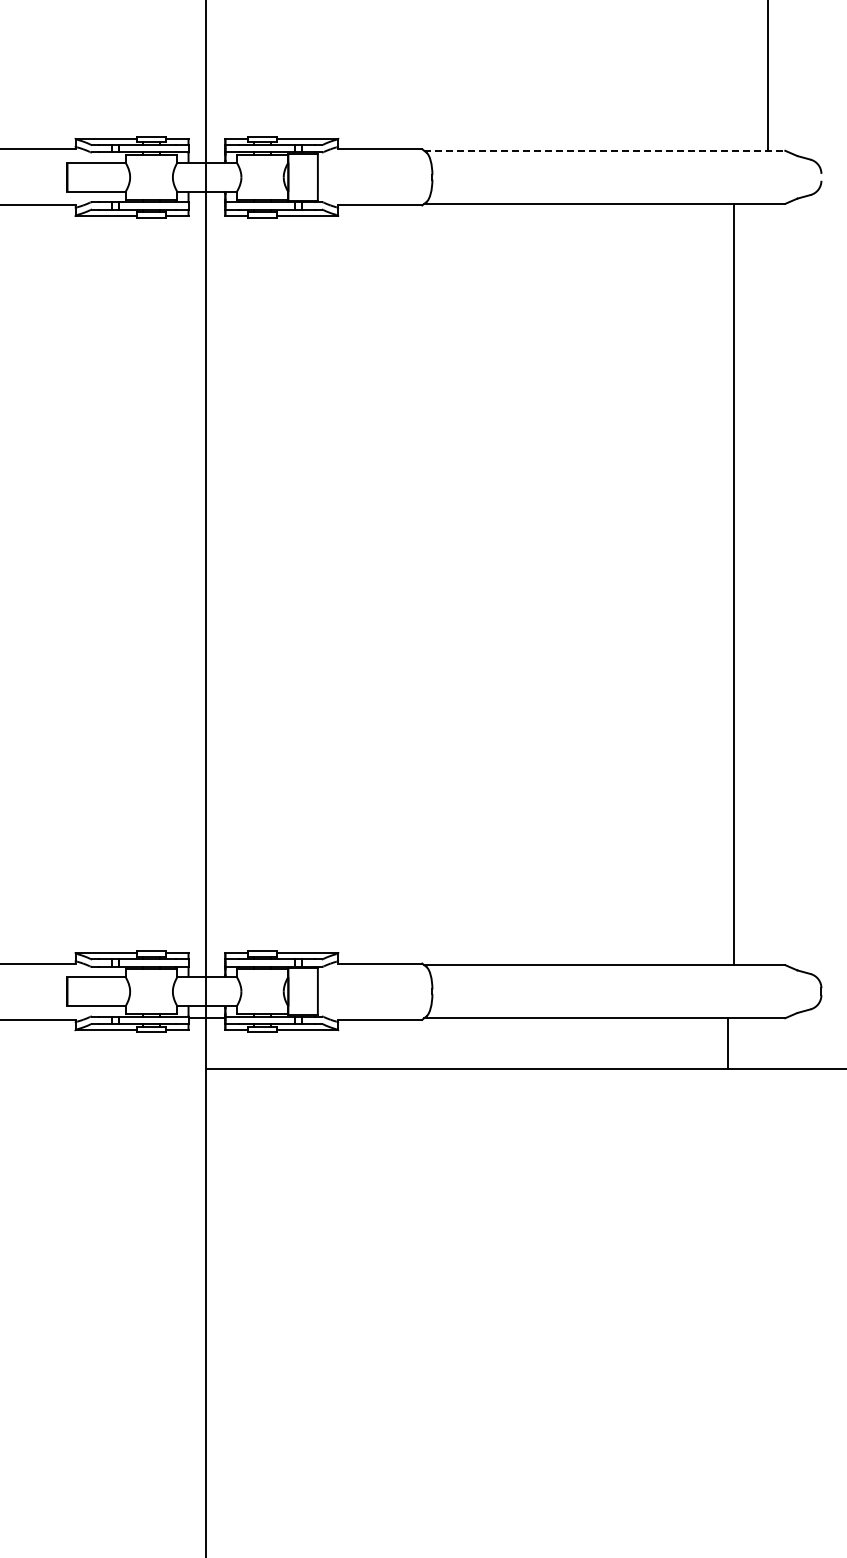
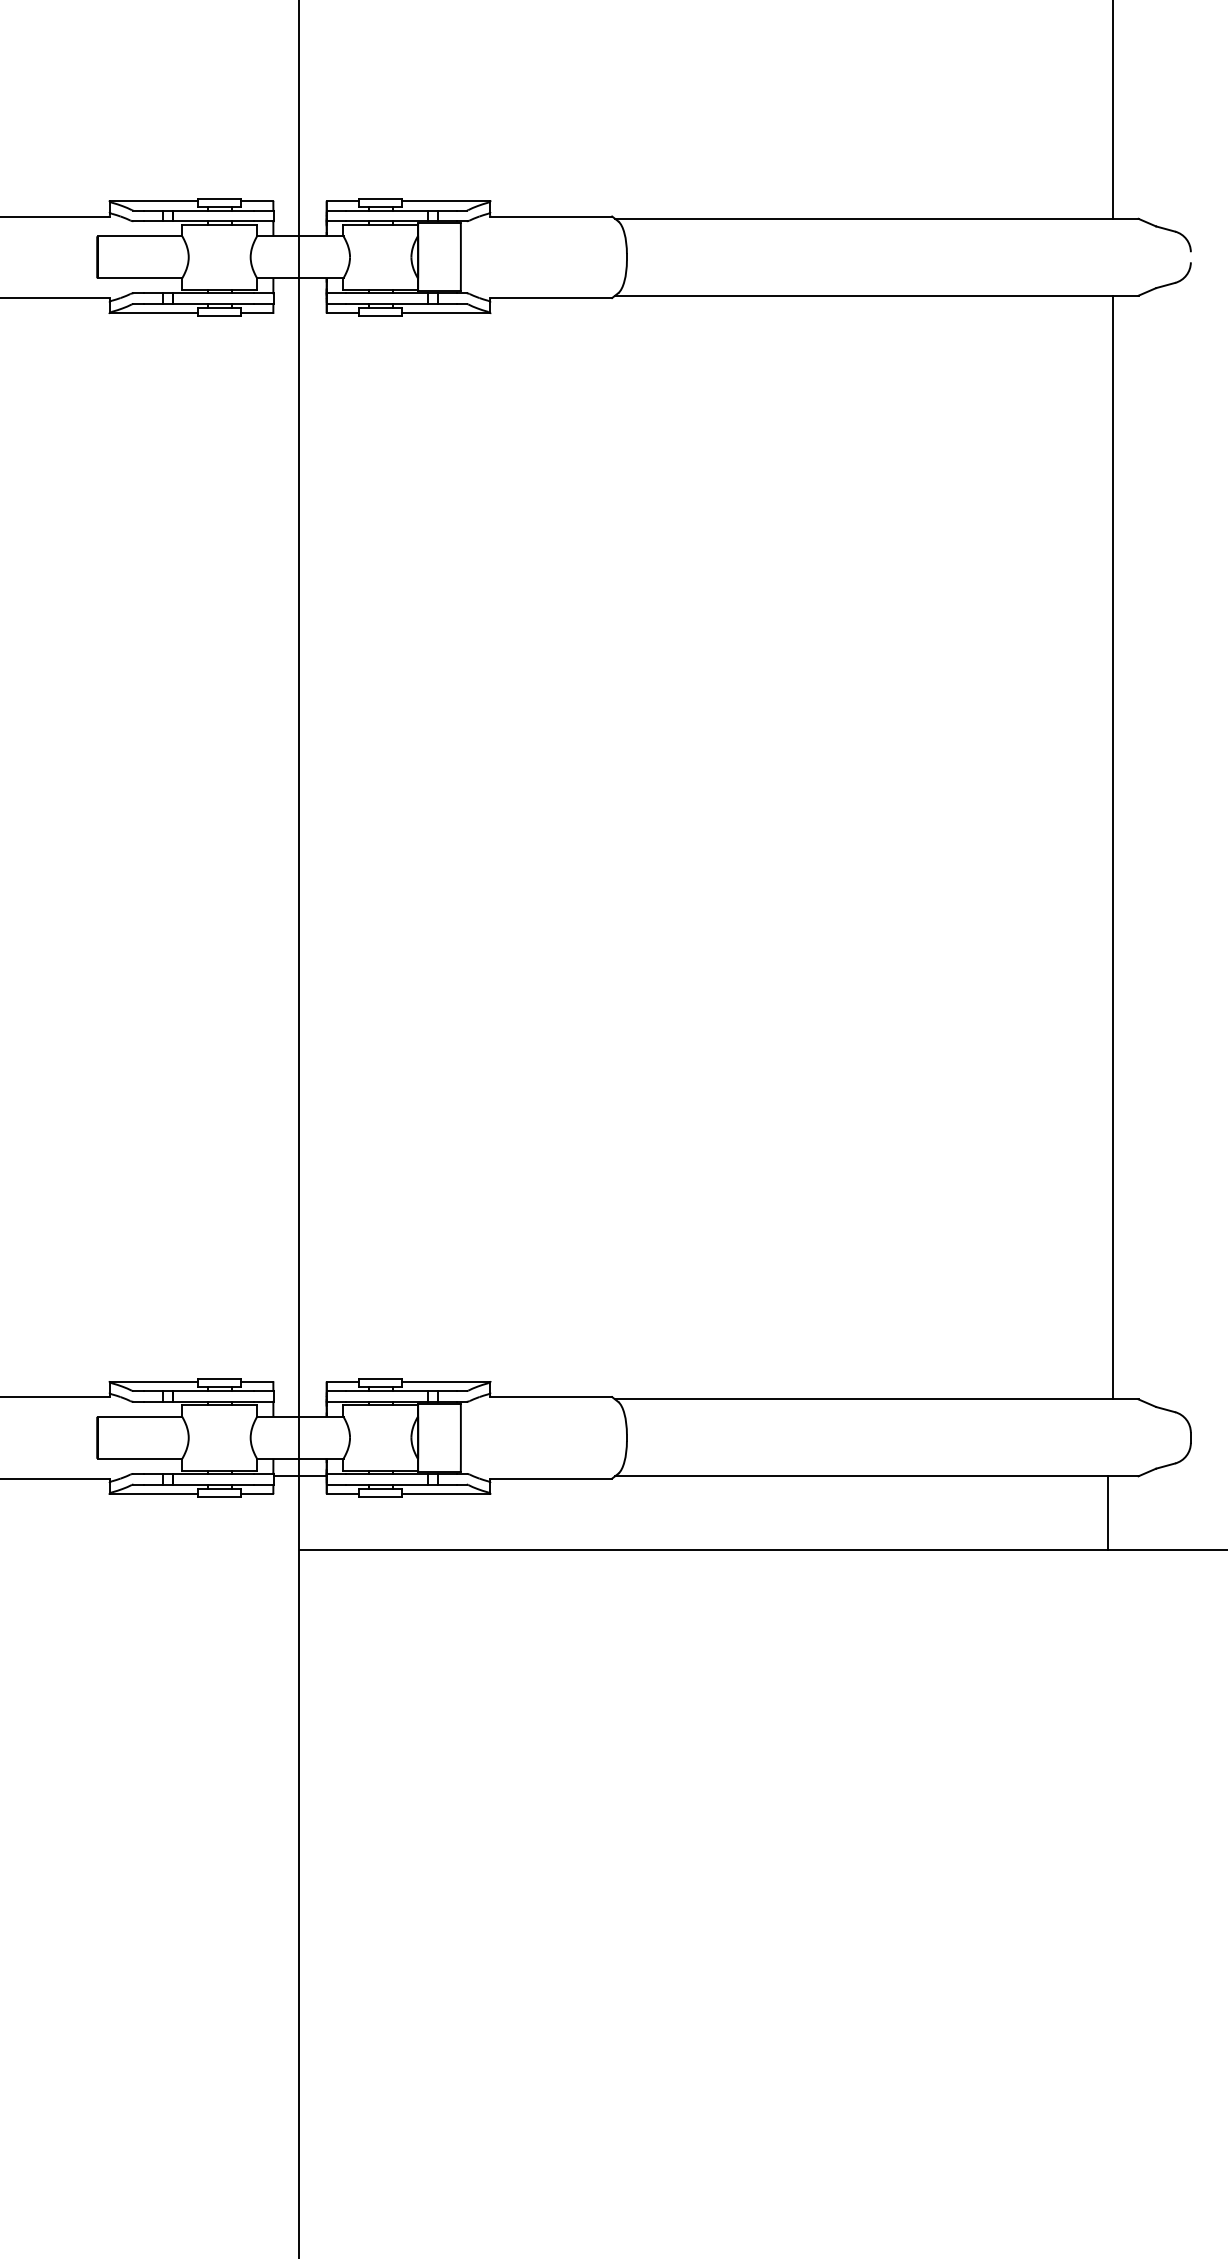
line: (604, 150) -> (876, 218), dashed -> solid
line: (734, 584) -> (1114, 847), moved
line: (728, 1043) -> (1108, 1512), moved

